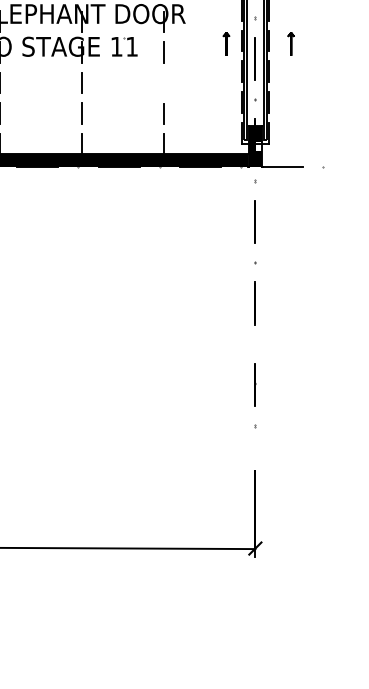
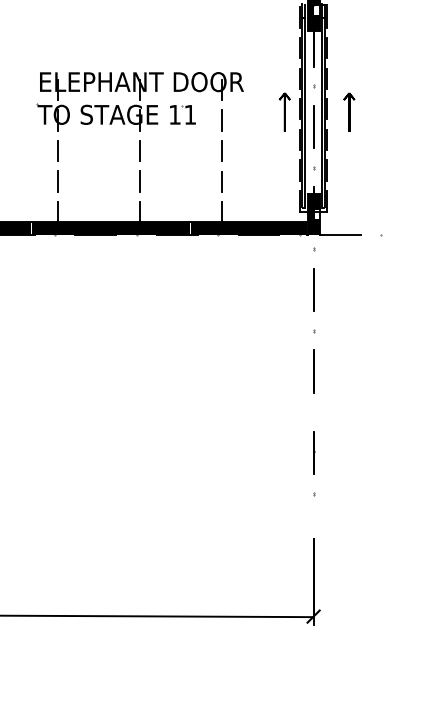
part: (226, 43) -> (284, 111), size x1.67
part: (291, 43) -> (349, 111), size x1.67
line: (163, 82) -> (221, 150), added

